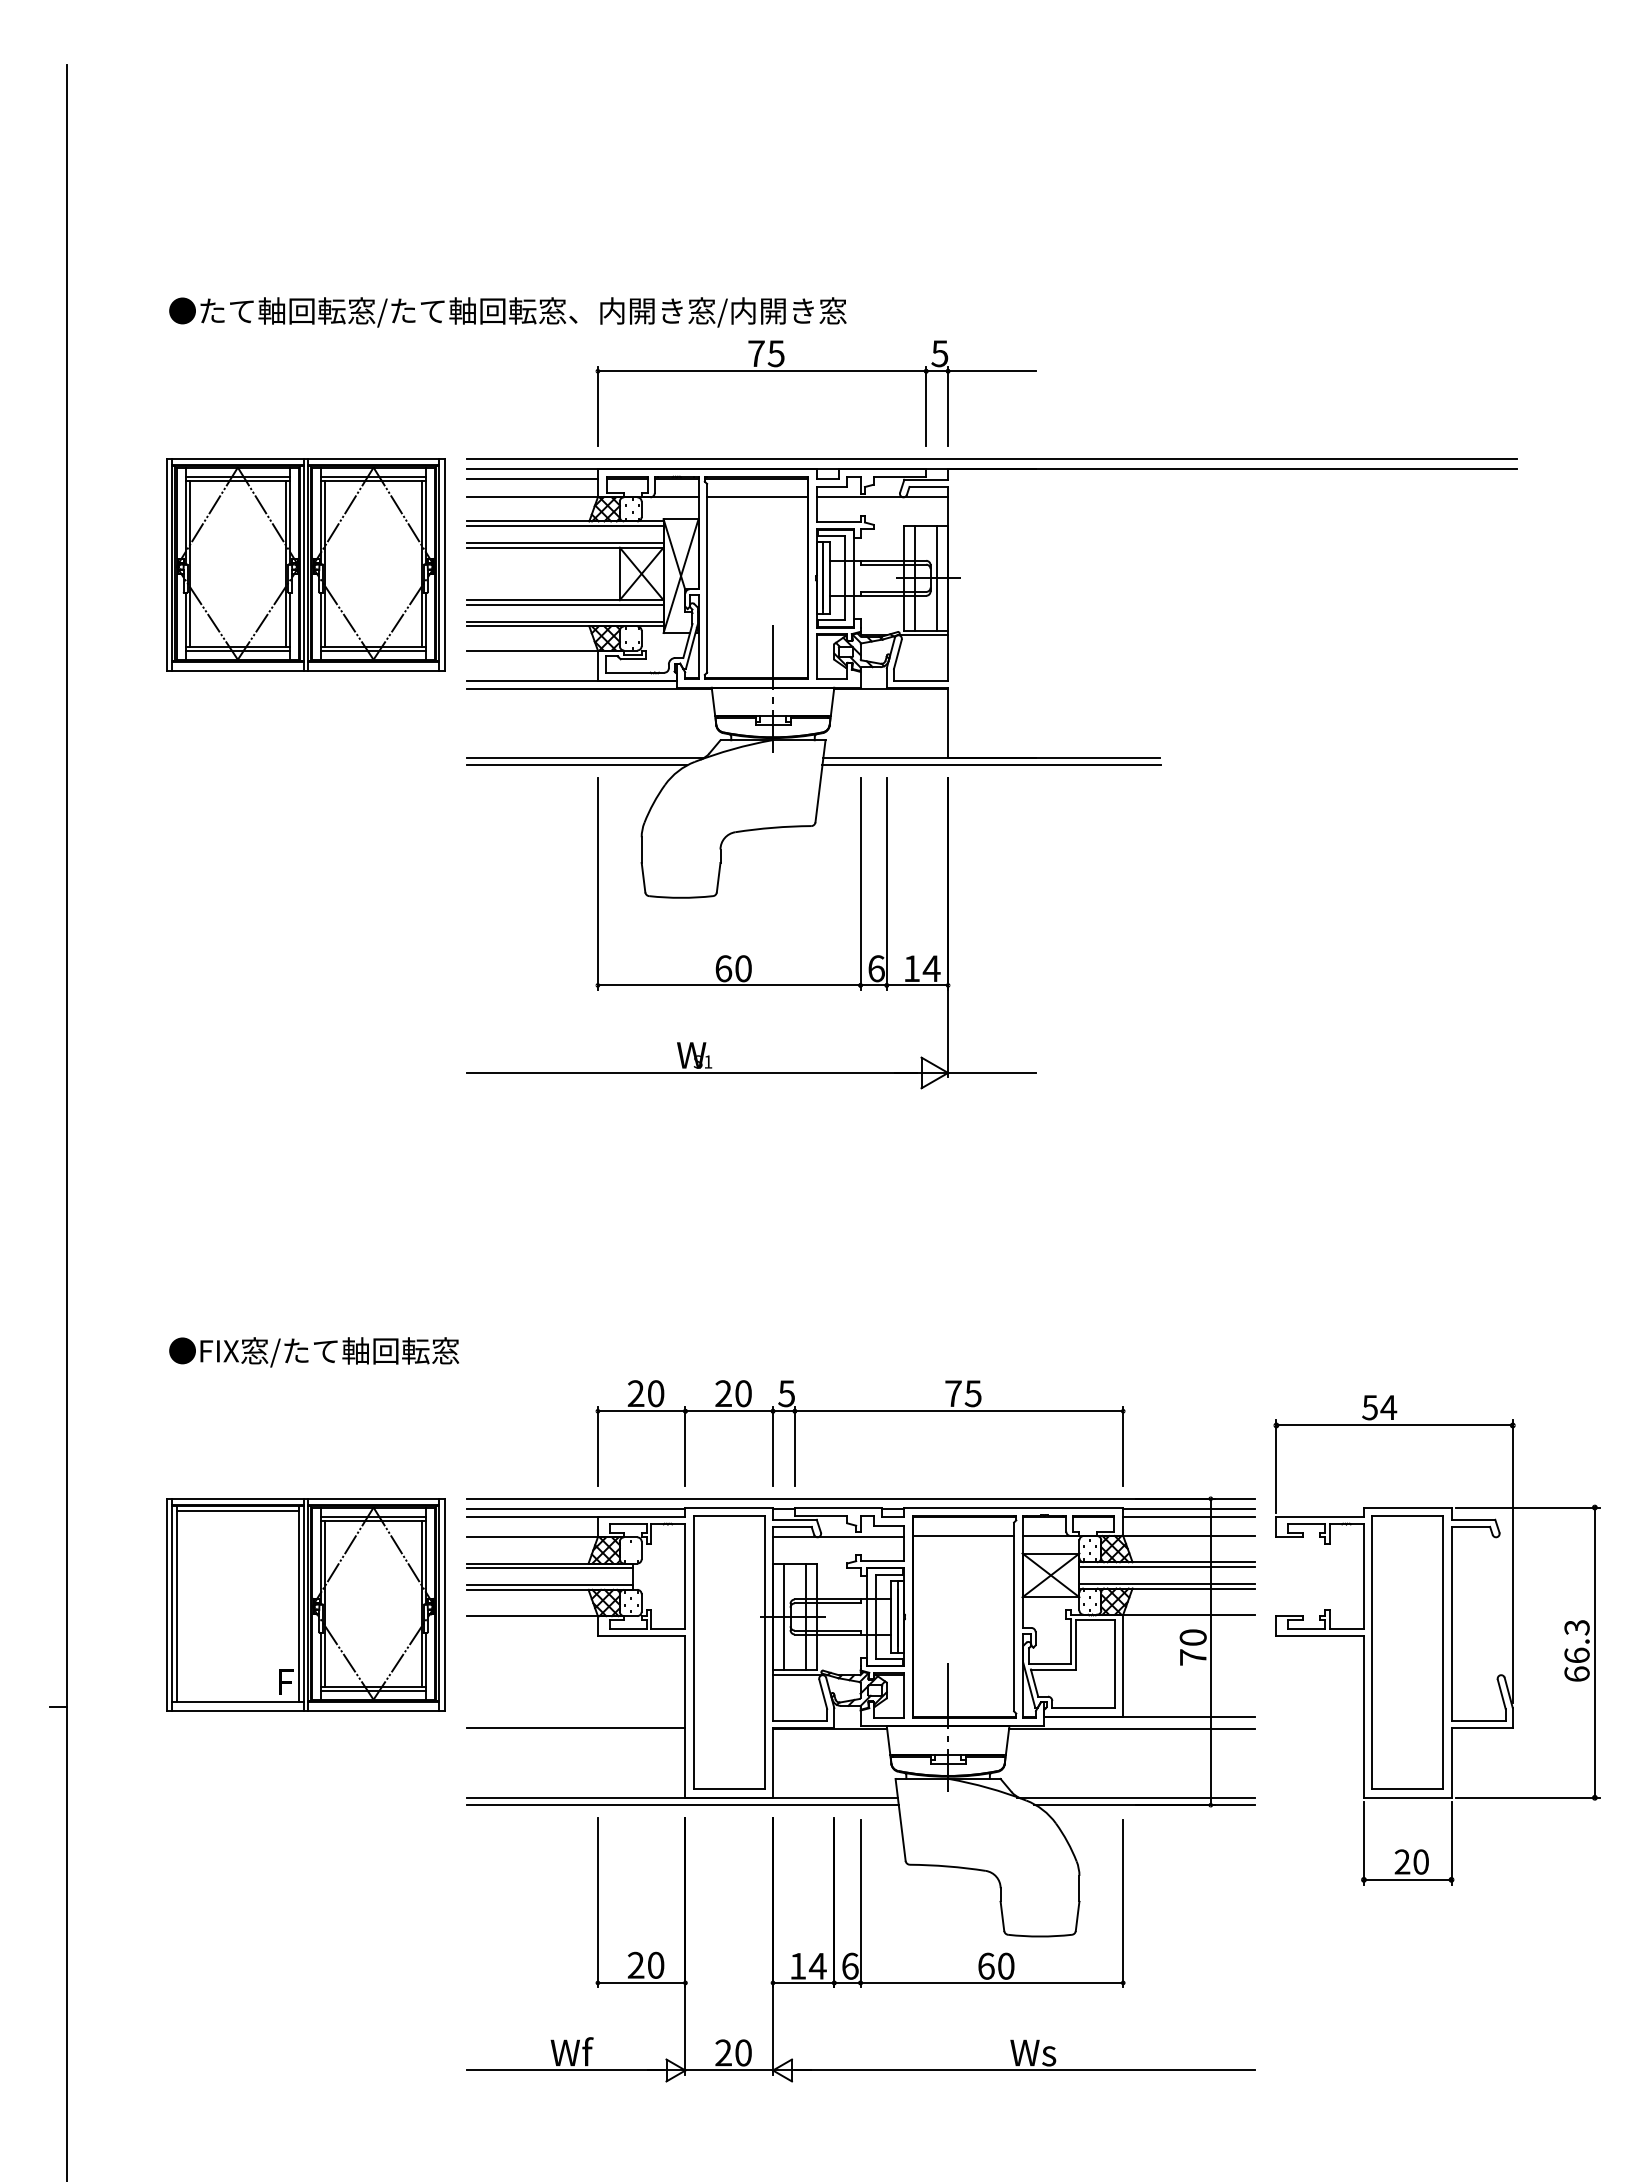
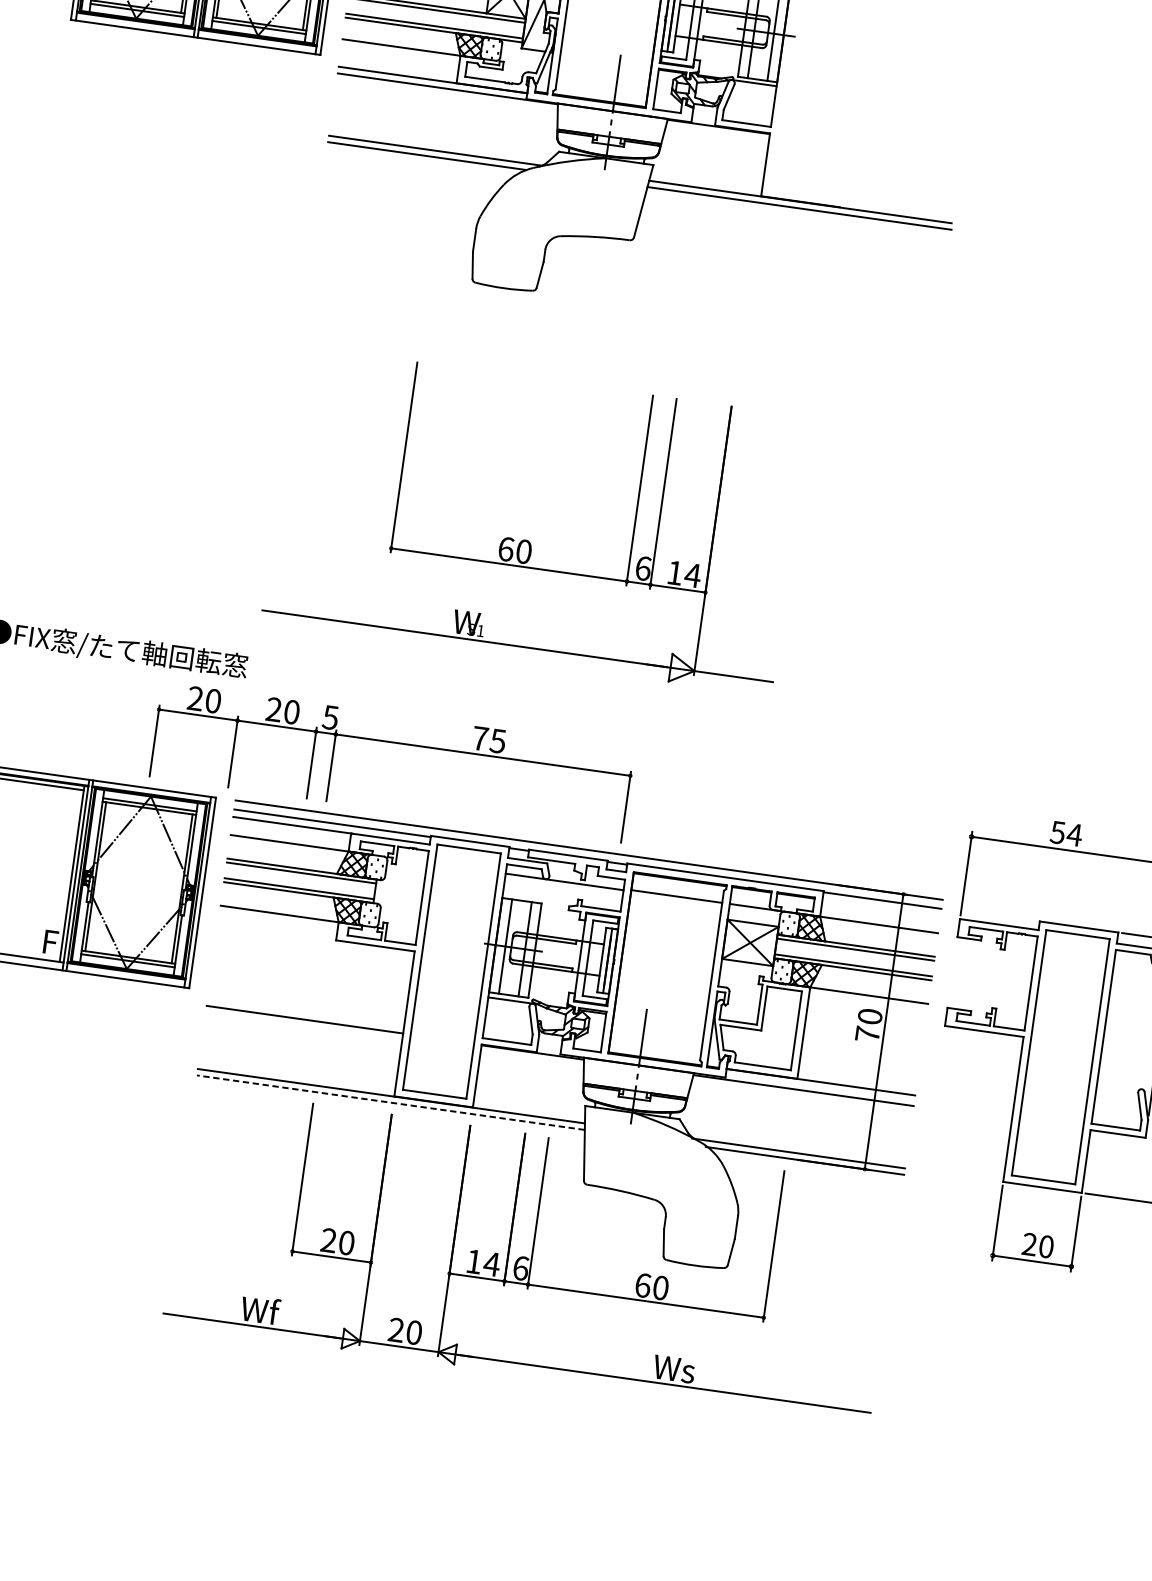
part: (746, 955) -> (528, 540), moved
part: (860, 1411) -> (394, 742), moved
line: (1188, 1517) -> (881, 908), removed
line: (682, 1805) -> (390, 1102), solid -> dashed

